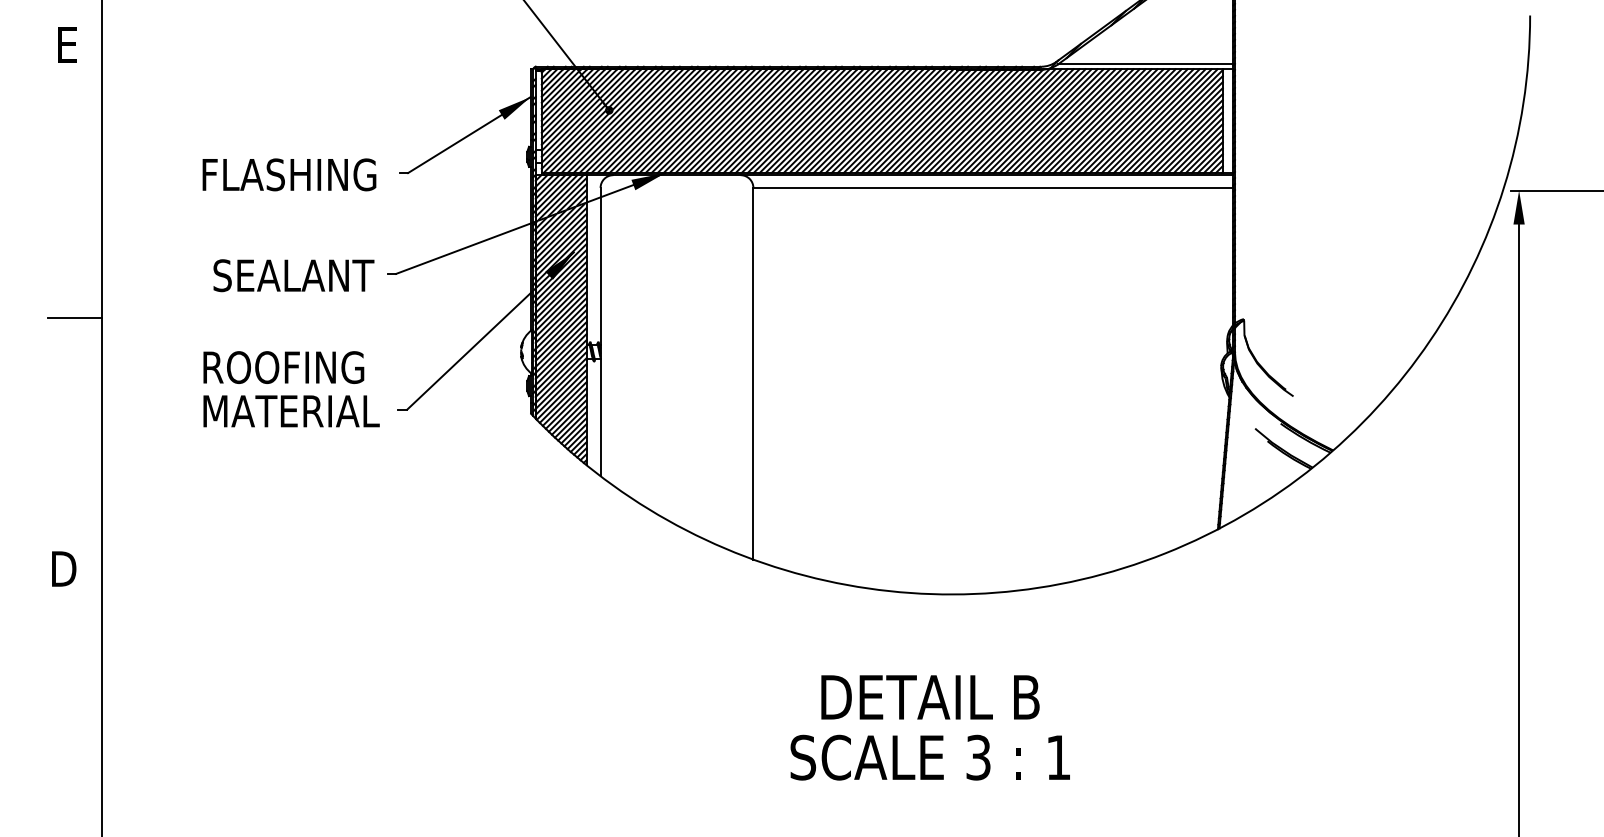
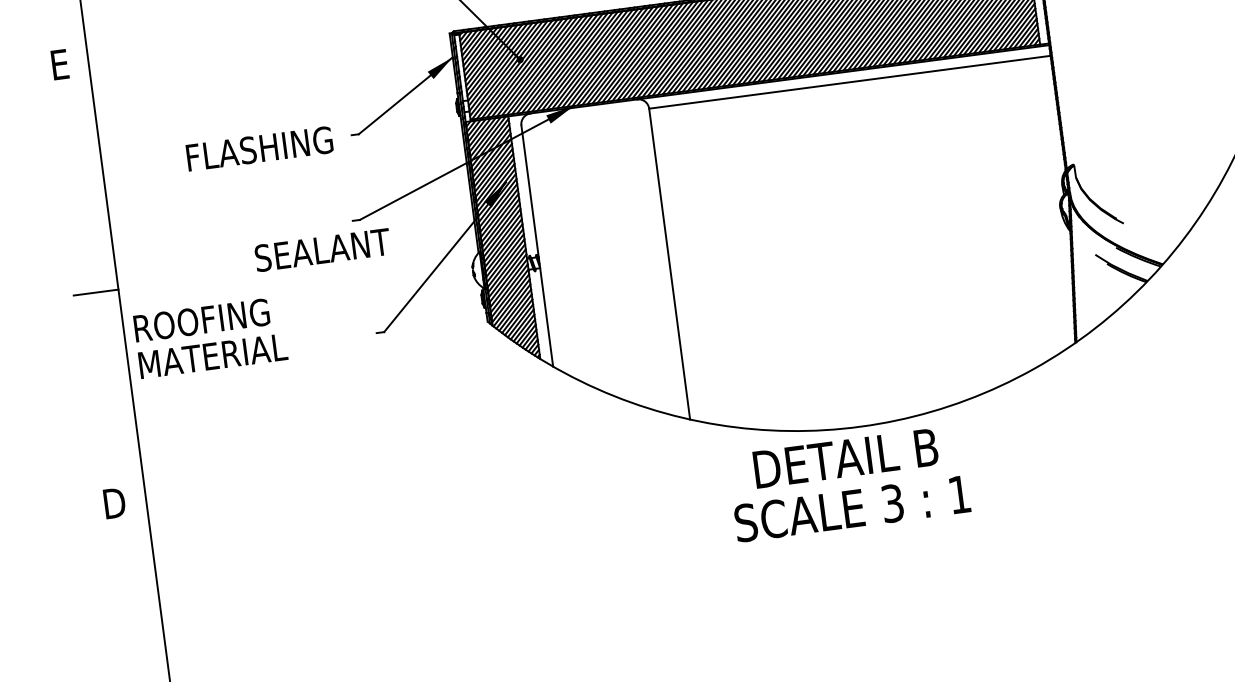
text: (293, 275) -> (322, 250), moved
text: (291, 389) -> (210, 337), moved
text: (929, 727) -> (848, 483), moved

